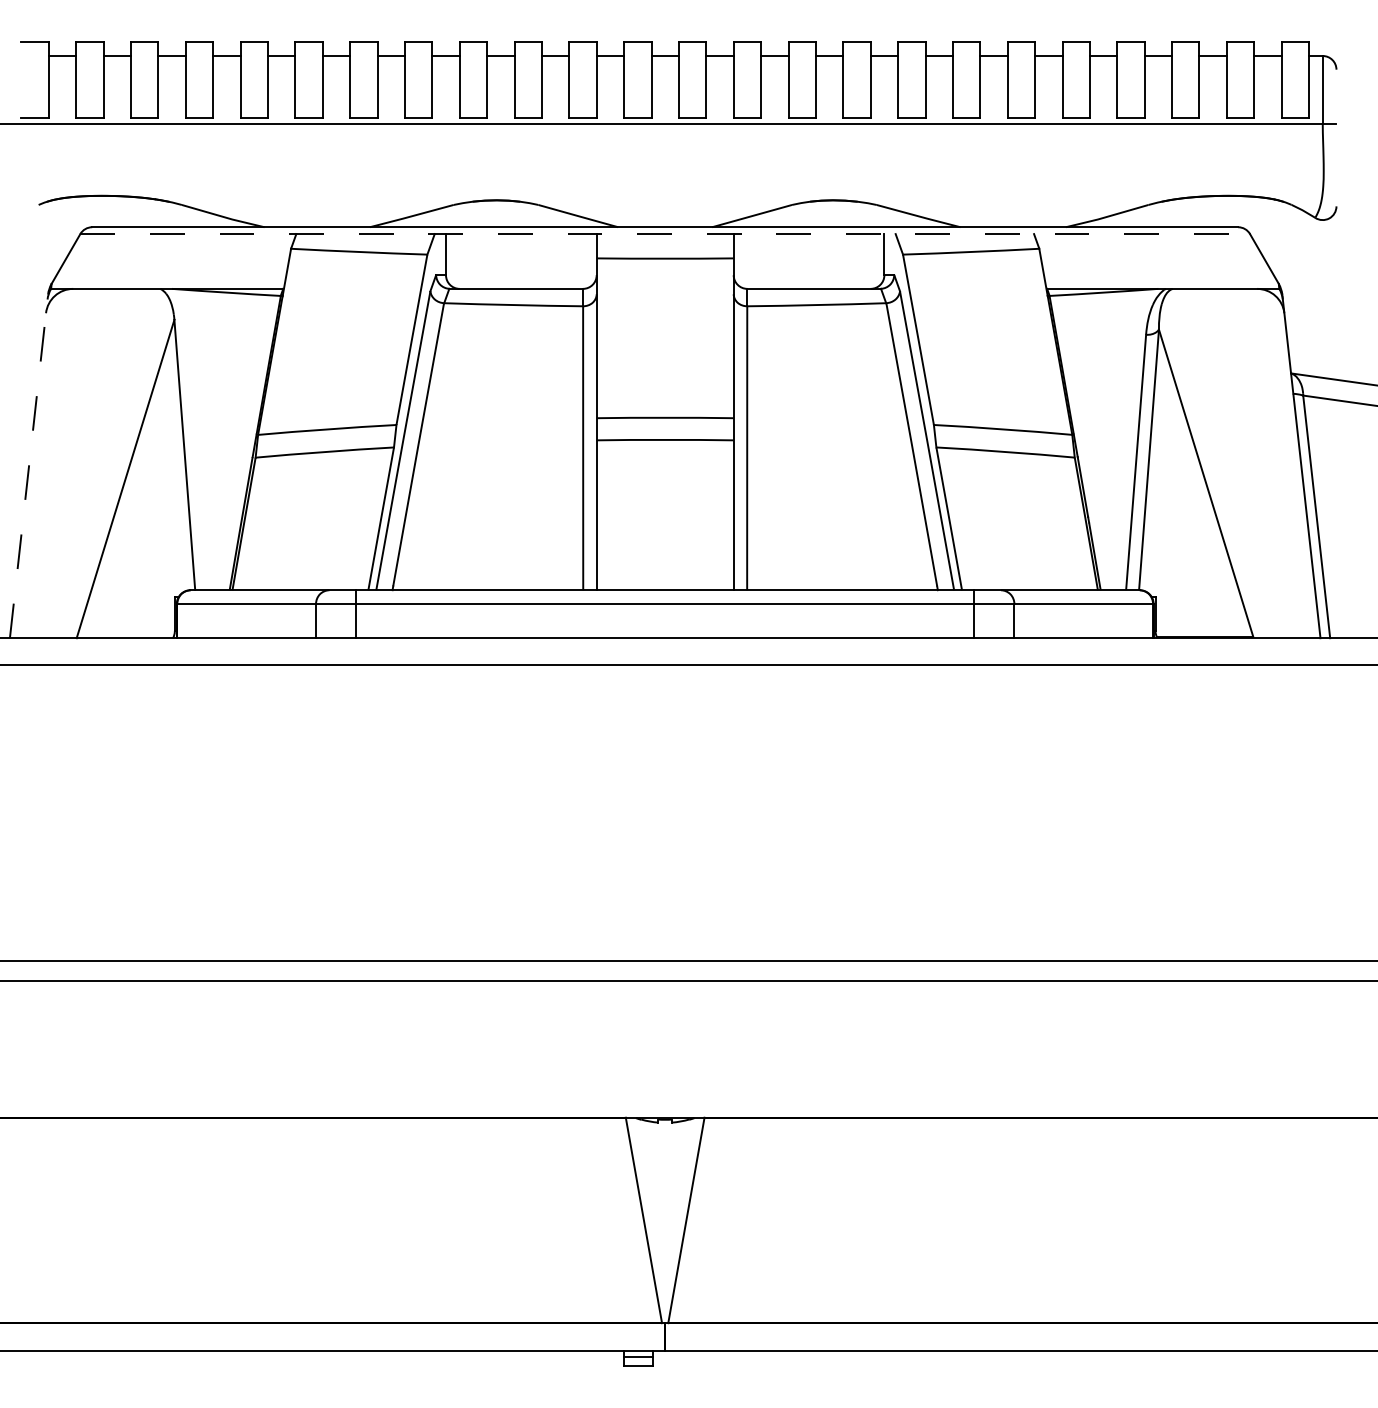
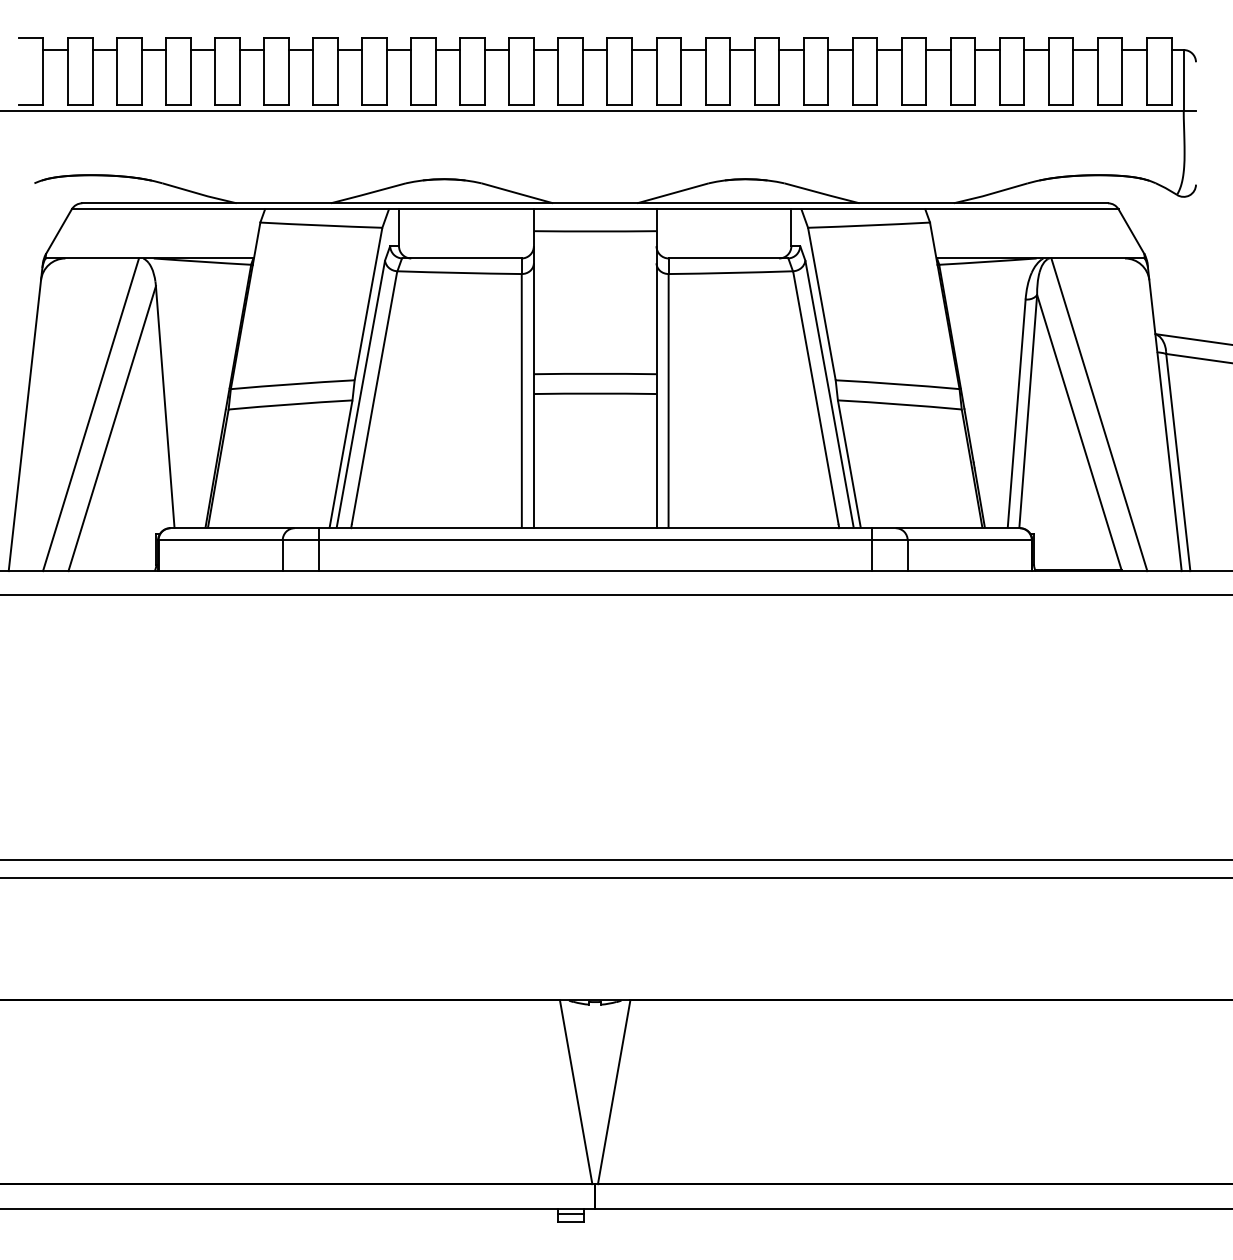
line: (665, 234) -> (595, 209), dashed -> solid
line: (102, 463) -> (91, 414), added
line: (1228, 463) -> (1099, 414), added
line: (28, 466) -> (25, 417), dashed -> solid

